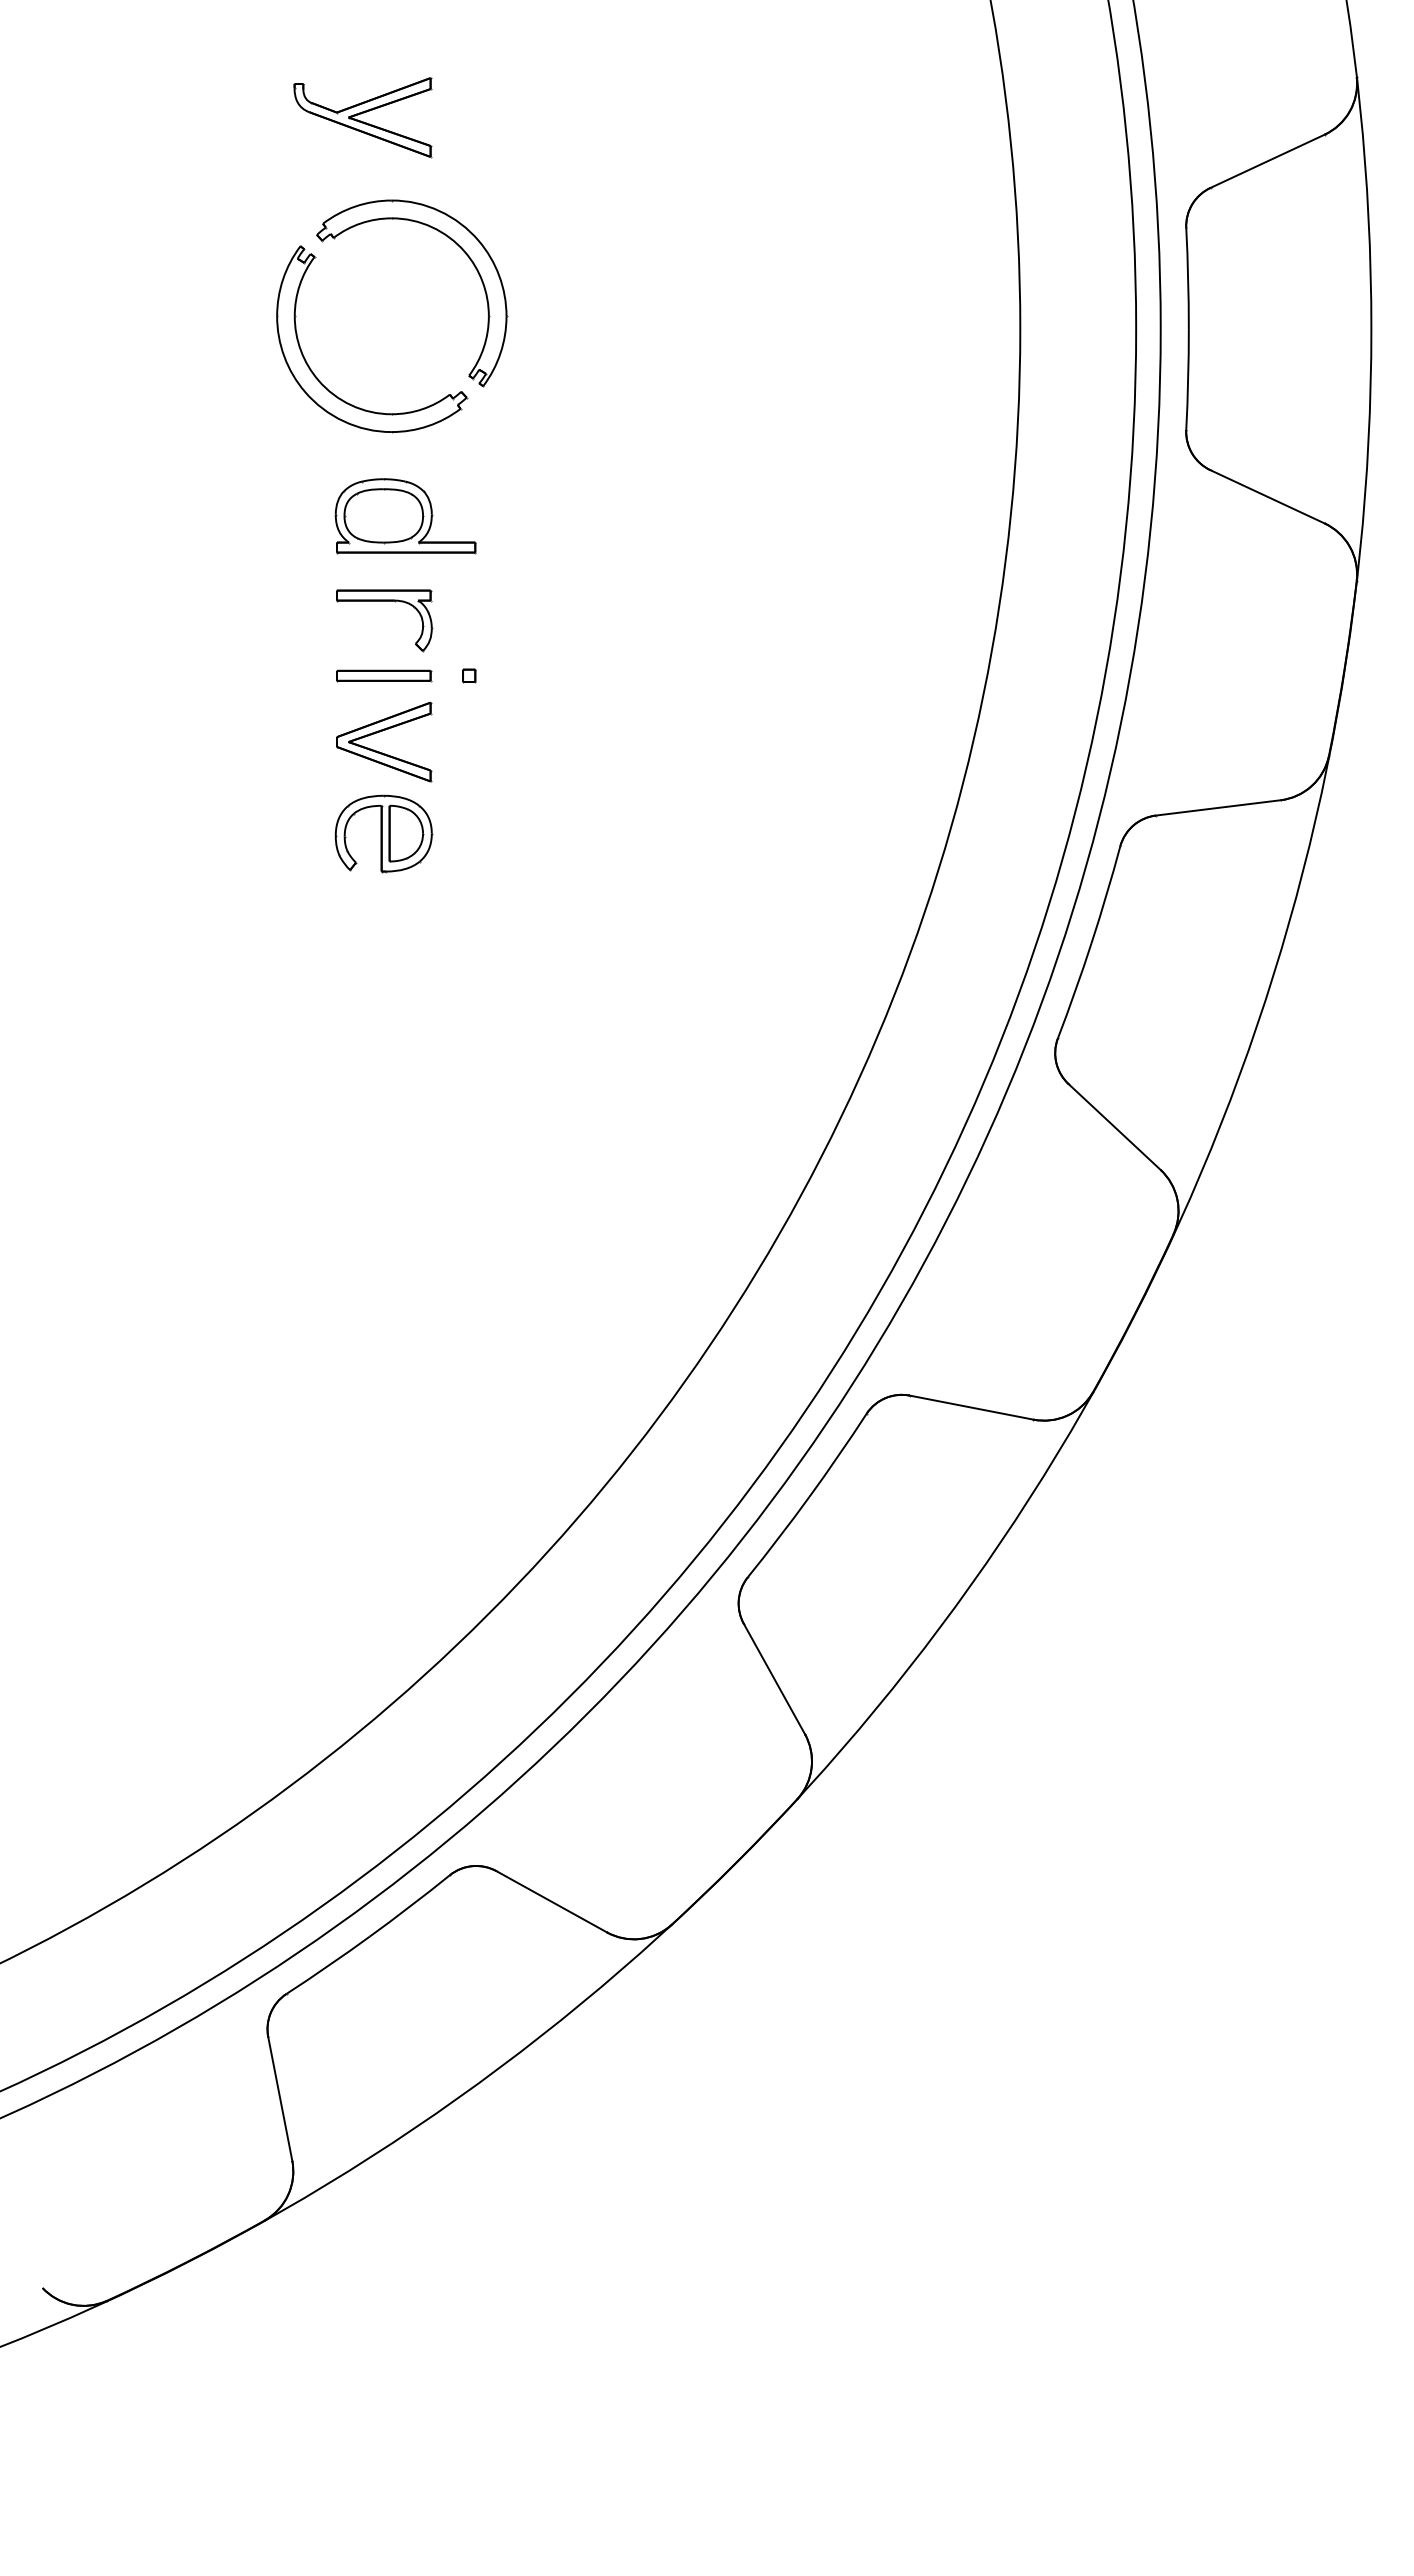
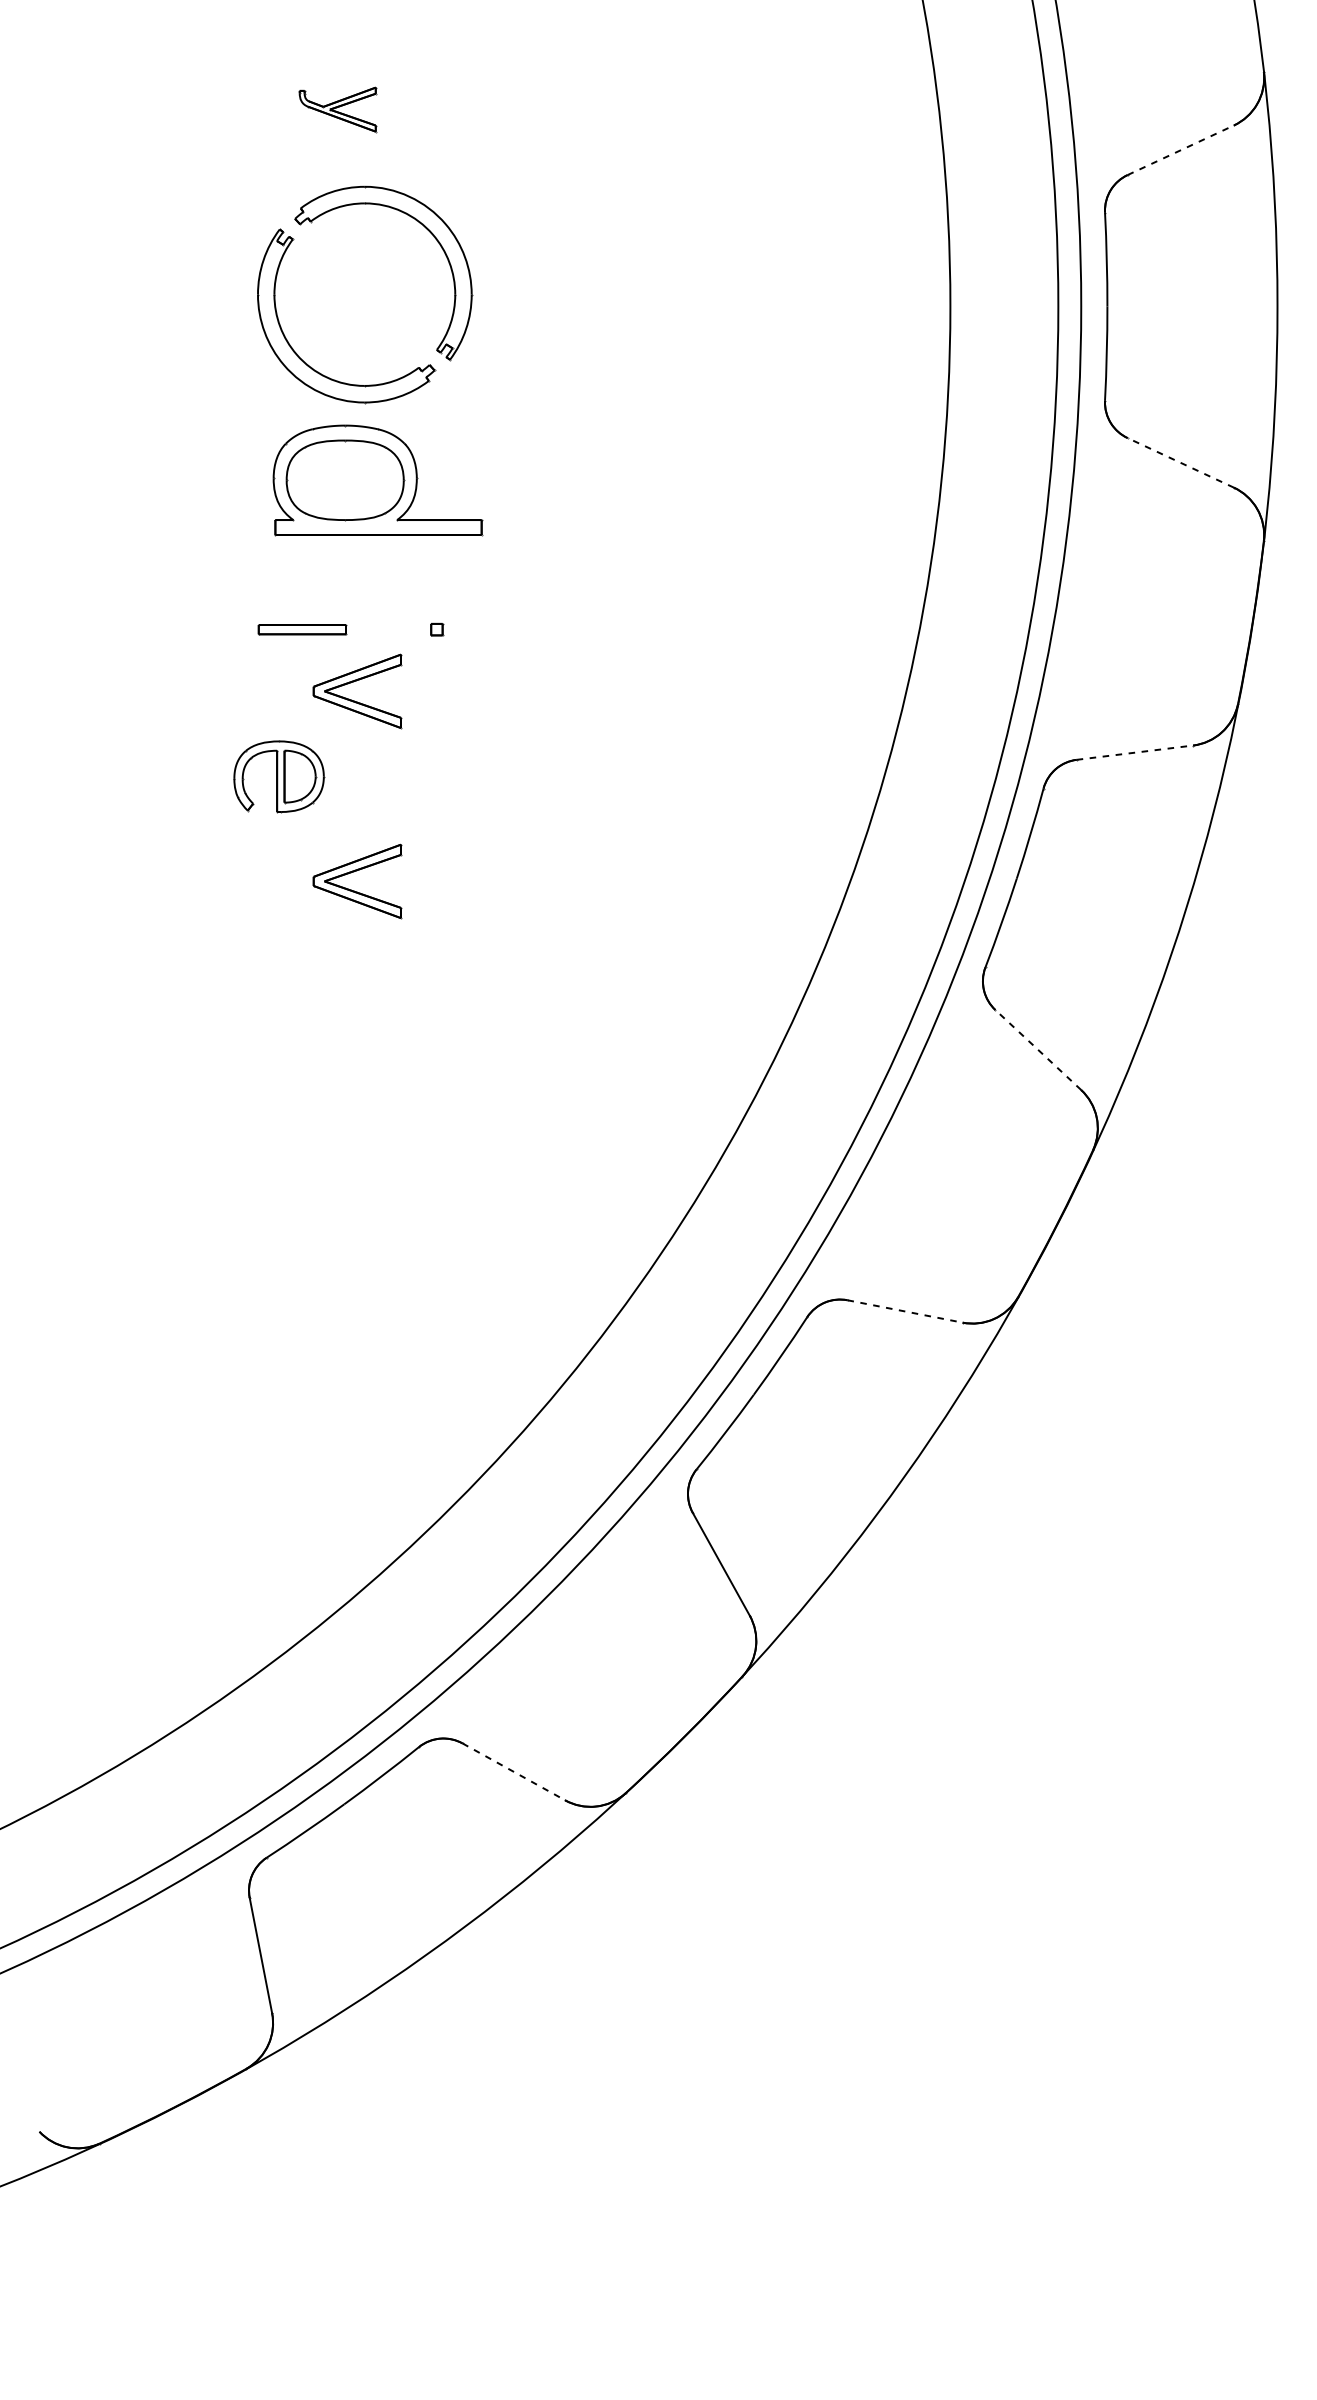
part: (362, 117) -> (337, 109), size x0.6
line: (1267, 161) -> (1180, 150), solid -> dashed
line: (1267, 496) -> (1180, 462), solid -> dashed
part: (405, 516) -> (377, 481), size x1.6
part: (384, 601) -> (358, 560), removed
part: (384, 675) -> (303, 629), moved
line: (1218, 807) -> (1135, 752), solid -> dashed
part: (383, 833) -> (278, 776), moved
part: (382, 935) -> (356, 871), added
line: (1114, 1127) -> (1038, 1050), solid -> dashed
line: (971, 1407) -> (904, 1311), solid -> dashed
line: (551, 1901) -> (513, 1771), solid -> dashed

